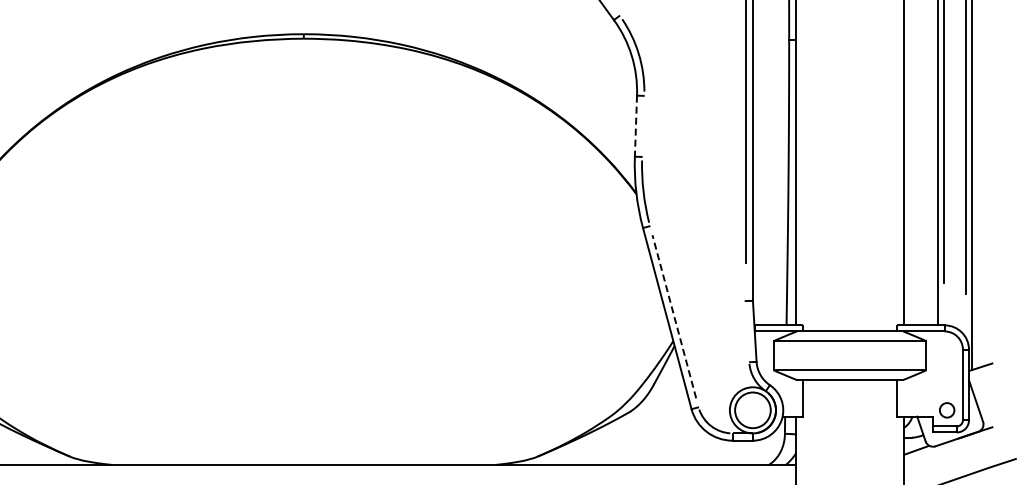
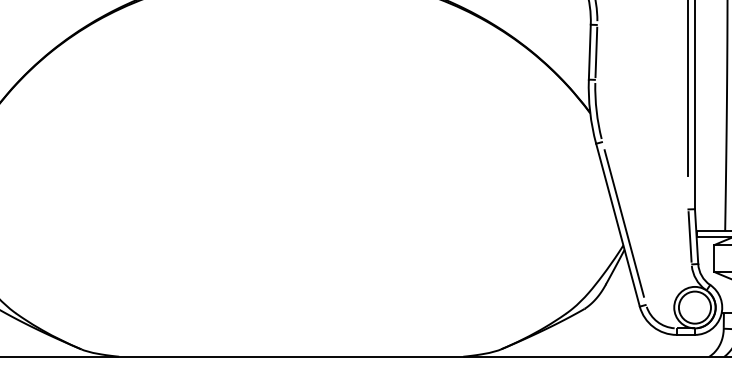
line: (643, 125) -> (596, 51), added
line: (635, 126) -> (589, 52), dashed -> solid
line: (674, 316) -> (624, 223), dashed -> solid
line: (747, 331) -> (690, 236), added

